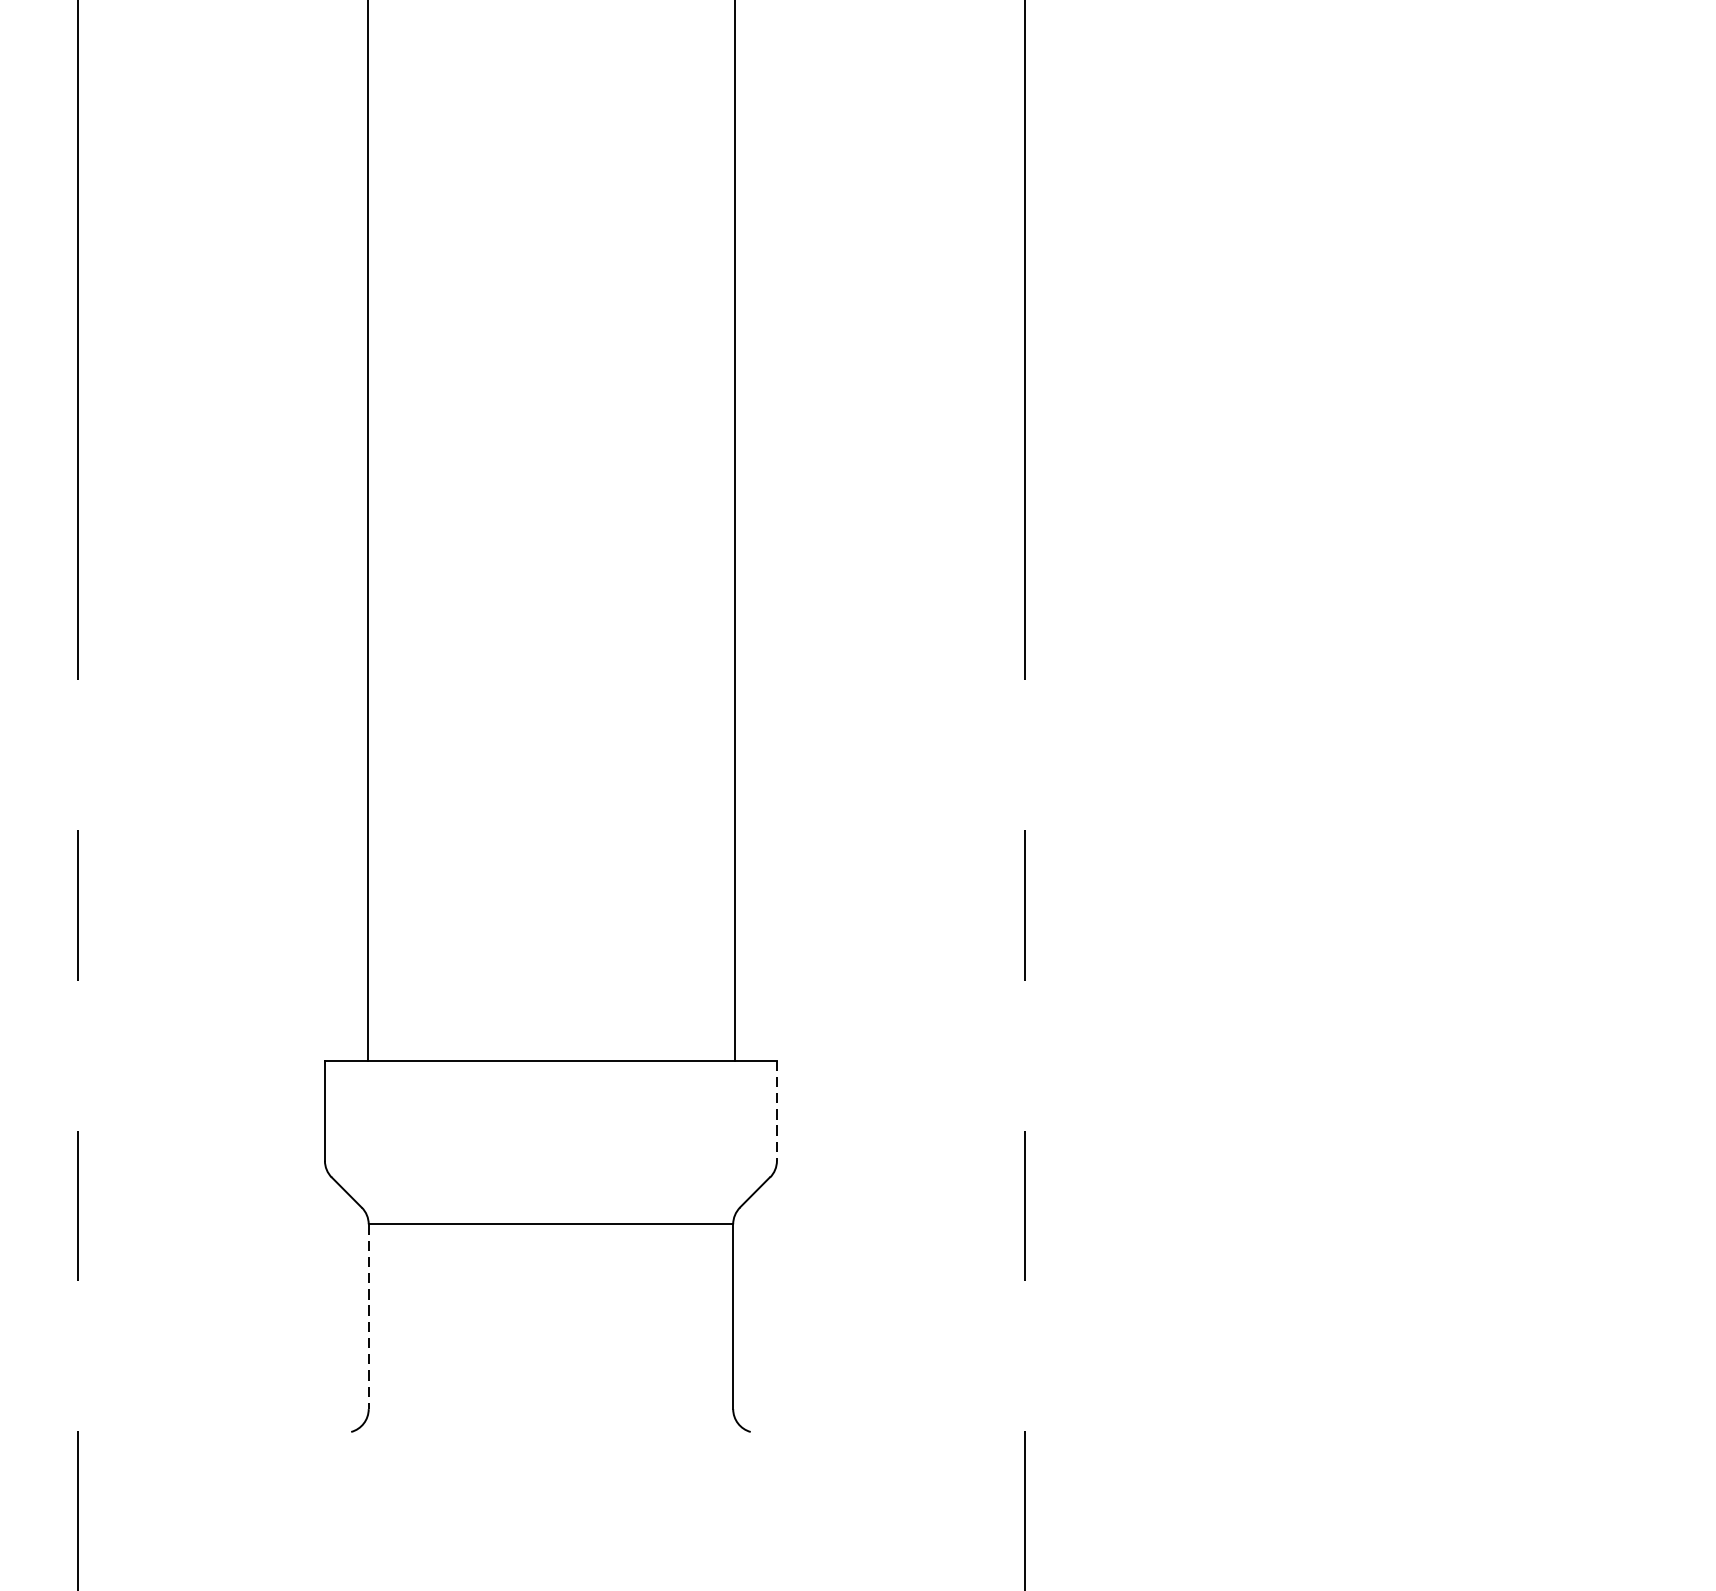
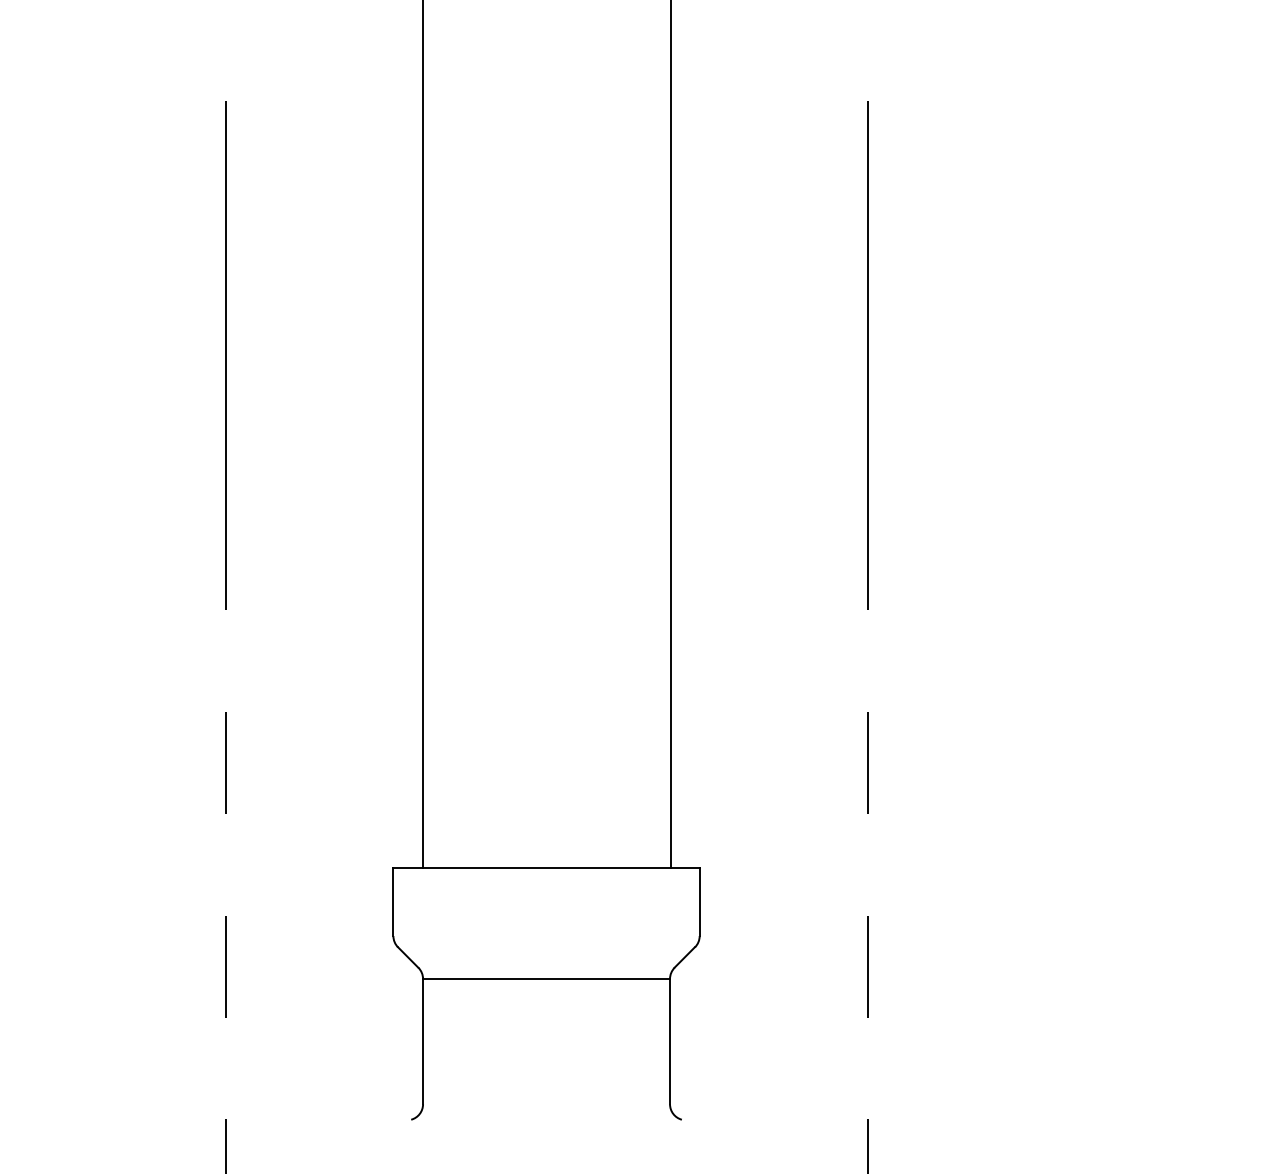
line: (776, 1111) -> (699, 902), dashed -> solid
line: (369, 1316) -> (423, 1041), dashed -> solid

